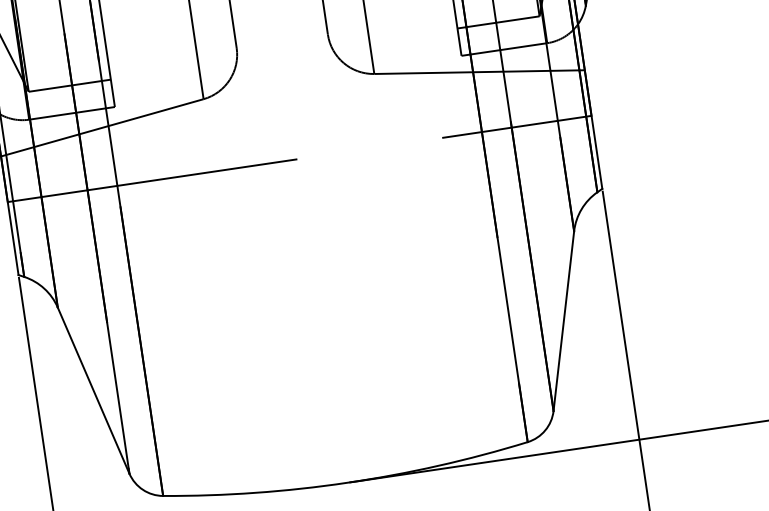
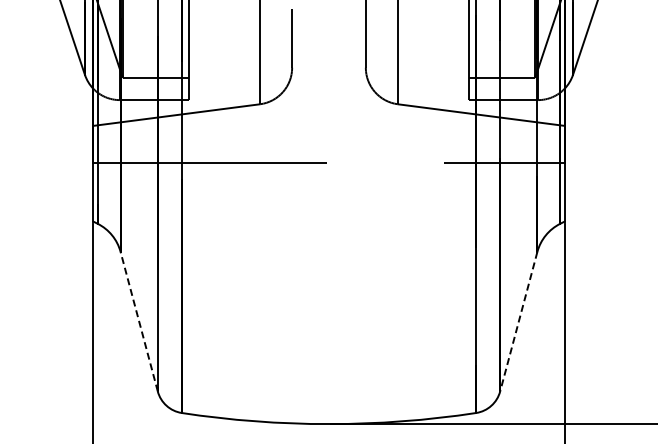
line: (563, 322) -> (518, 322), solid -> dashed
line: (93, 390) -> (139, 321), solid -> dashed

